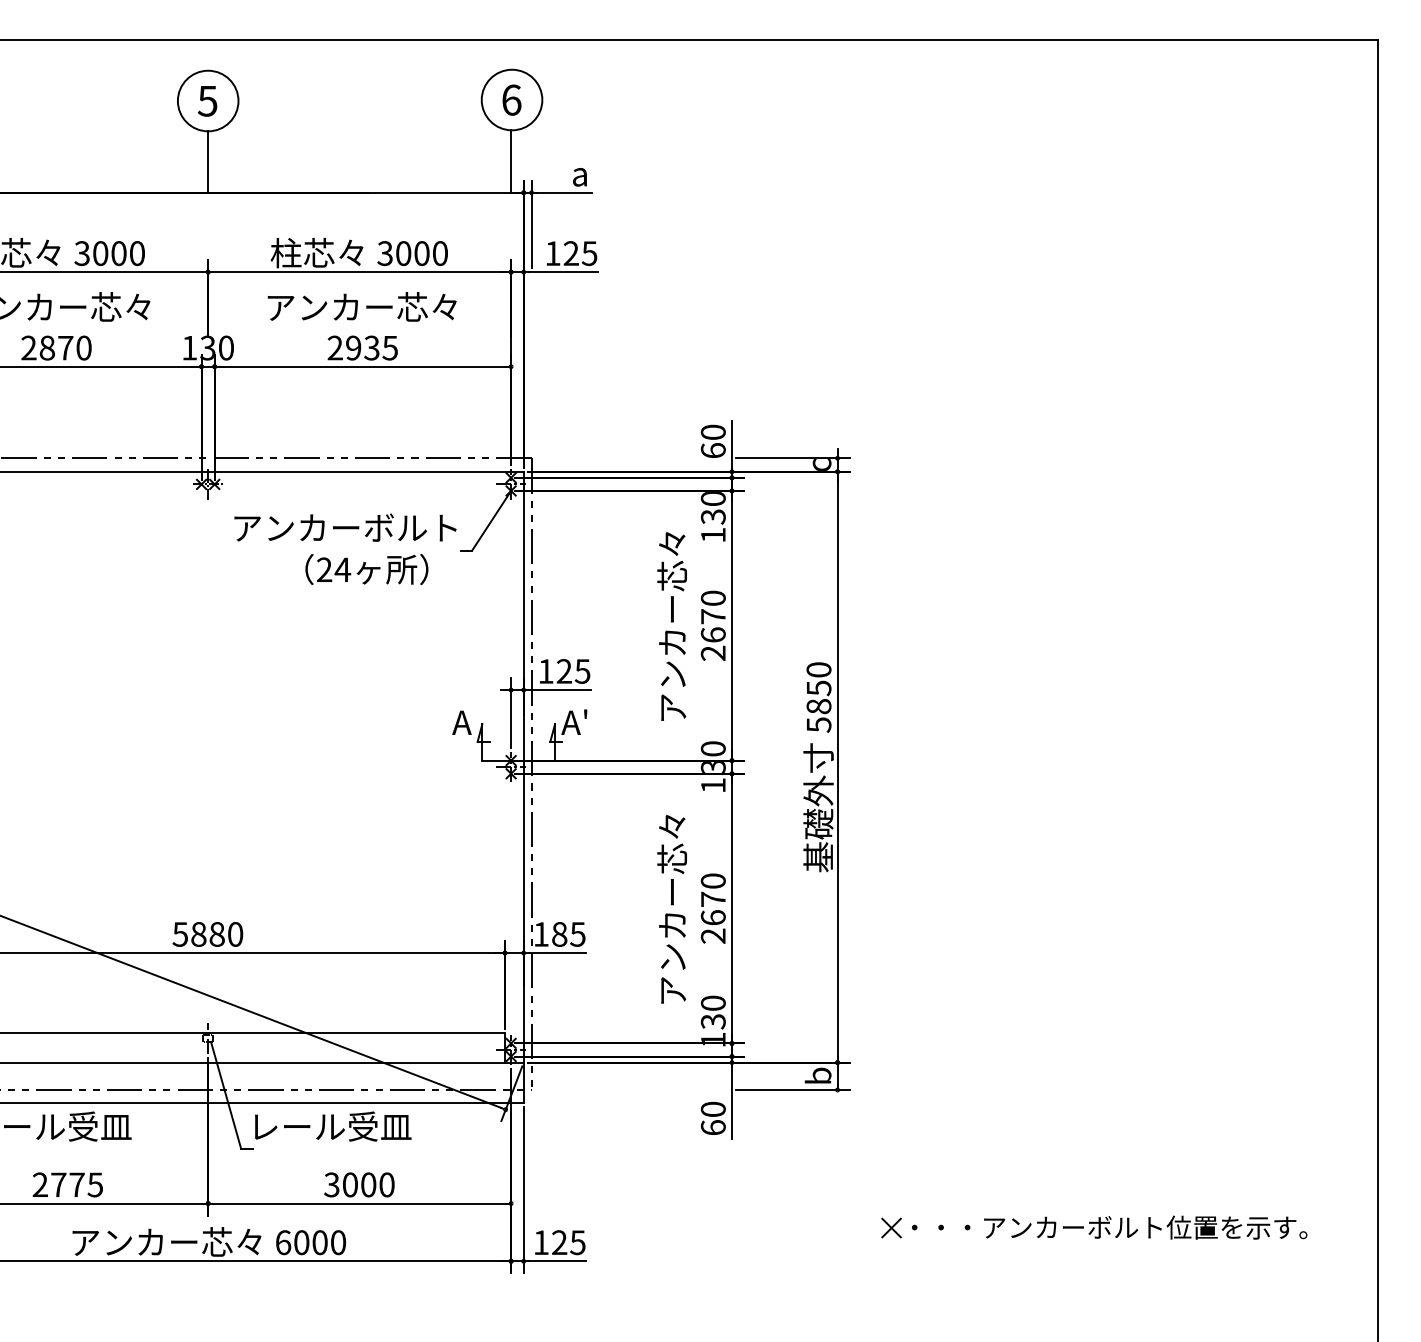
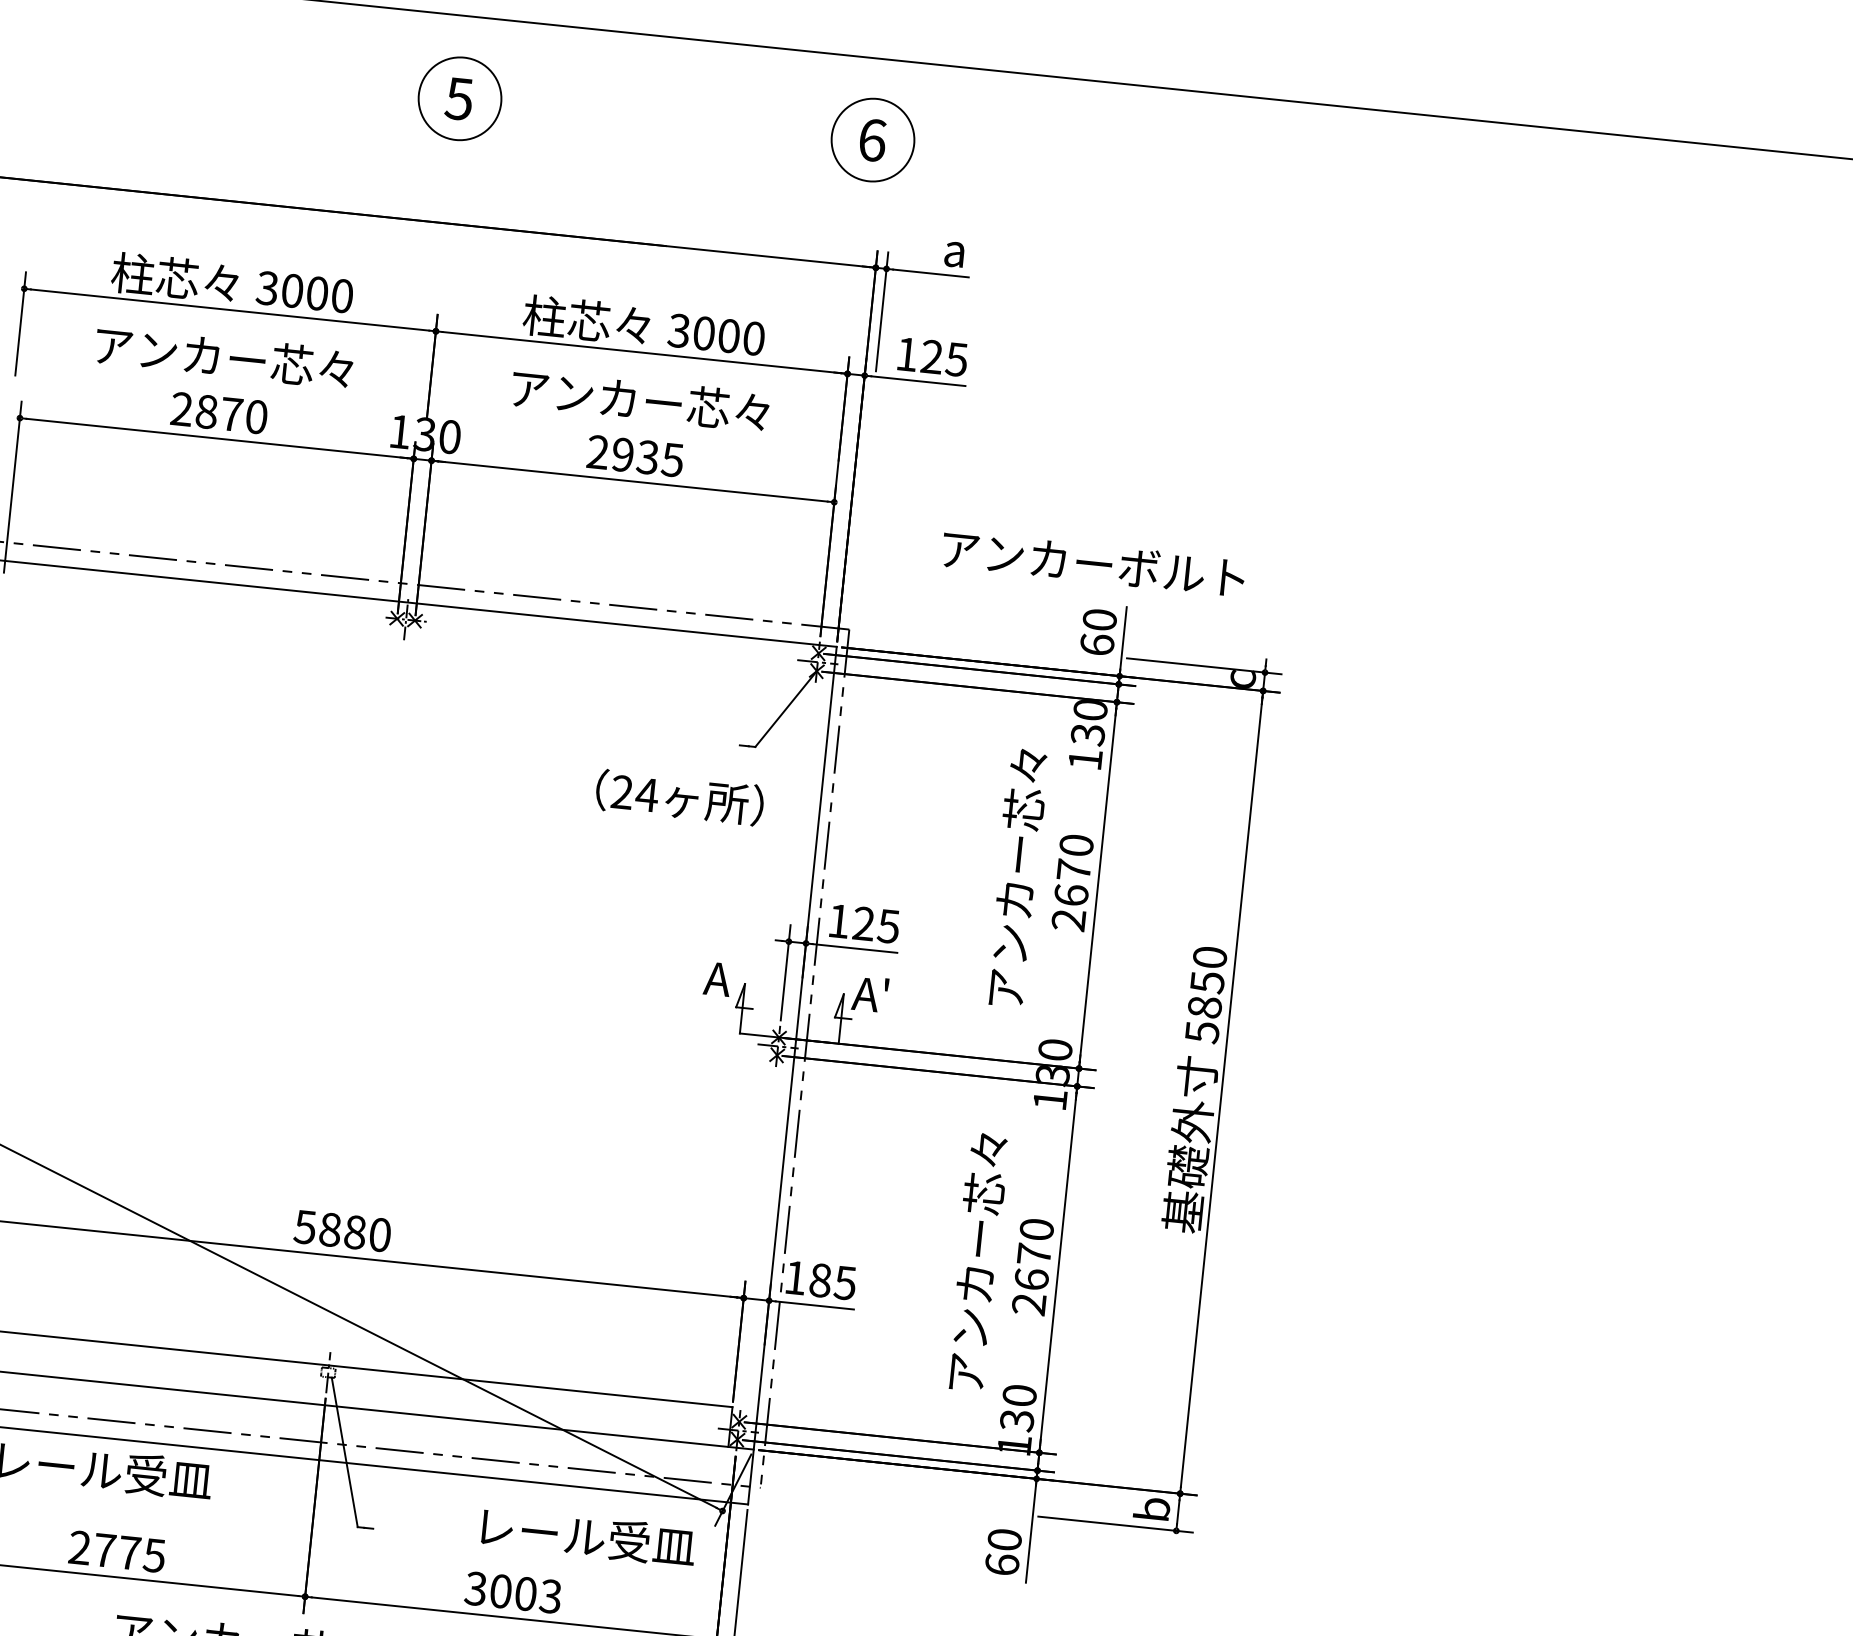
line: (208, 161) -> (451, 181), removed
line: (511, 161) -> (863, 223), removed
text: (345, 527) -> (1093, 563), moved
text: (366, 569) -> (679, 797), moved
text: (333, 1126) -> (589, 1536), moved
text: (386, 1184) -> (550, 1595), 3000 -> 3003

